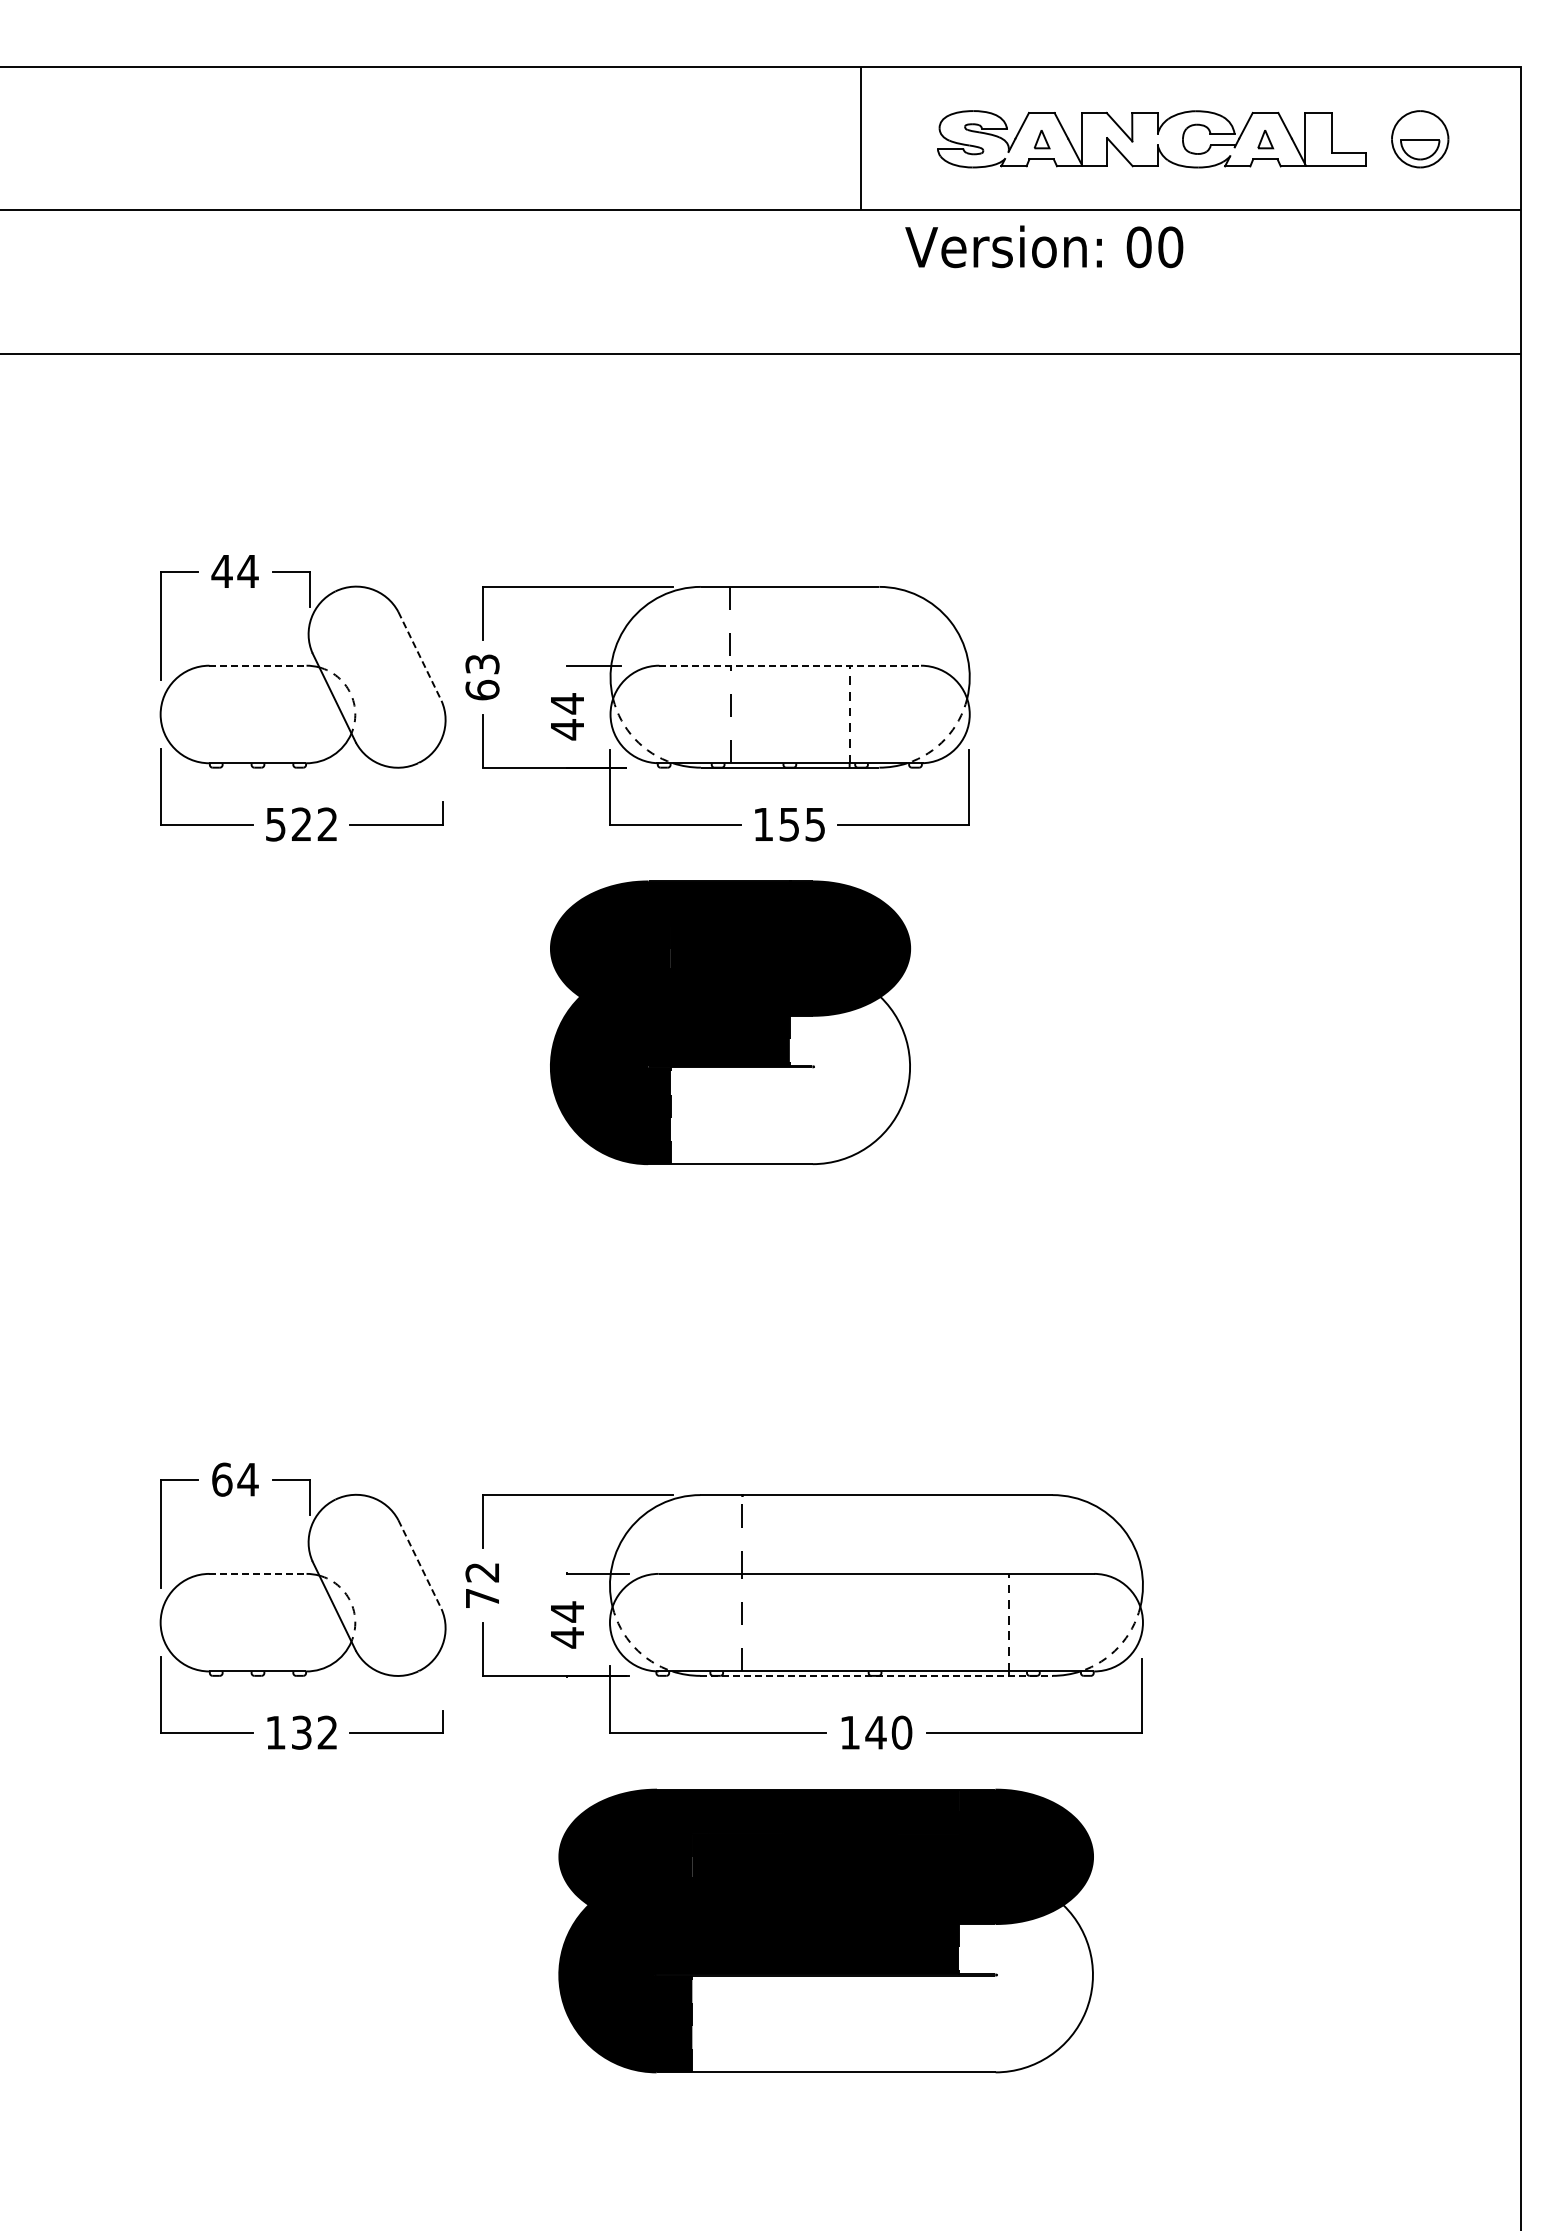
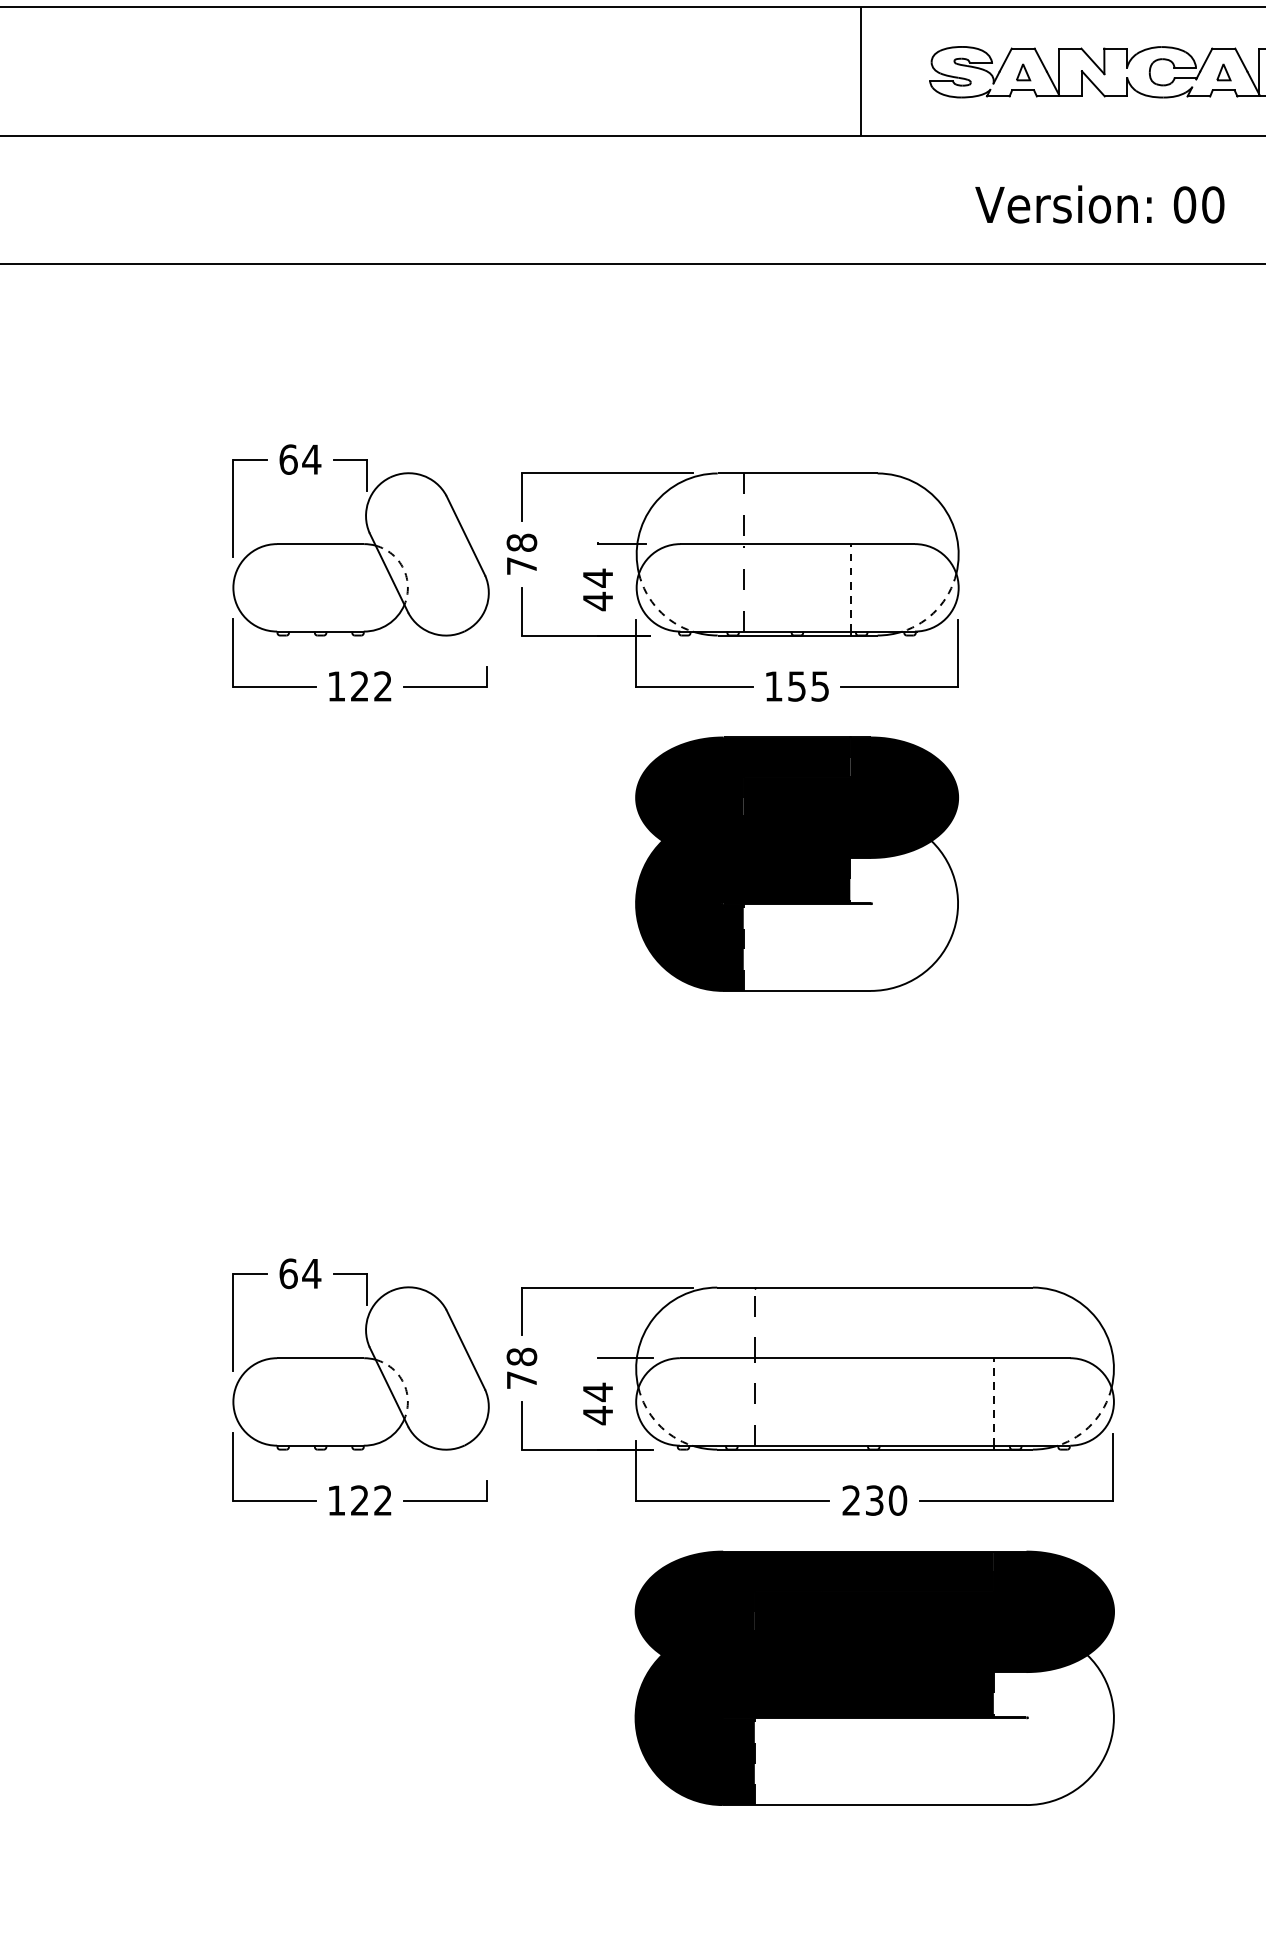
text: (1044, 246) -> (1100, 204), moved
text: (221, 571) -> (287, 459), 44 -> 64
line: (420, 656) -> (466, 535), dashed -> solid
line: (257, 665) -> (320, 543), dashed -> solid
line: (790, 665) -> (797, 543), dashed -> solid
text: (482, 677) -> (521, 554), 63 -> 78
text: (275, 824) -> (336, 686), 522 -> 122
part: (730, 1022) -> (797, 863), moved
line: (420, 1565) -> (466, 1350), dashed -> solid
text: (482, 1572) -> (521, 1356), 72 -> 78
line: (257, 1573) -> (320, 1357), dashed -> solid
line: (876, 1675) -> (875, 1449), dashed -> solid
text: (301, 1732) -> (359, 1500), 132 -> 122
text: (863, 1732) -> (863, 1500), 140 -> 230
part: (825, 1930) -> (874, 1677), moved

